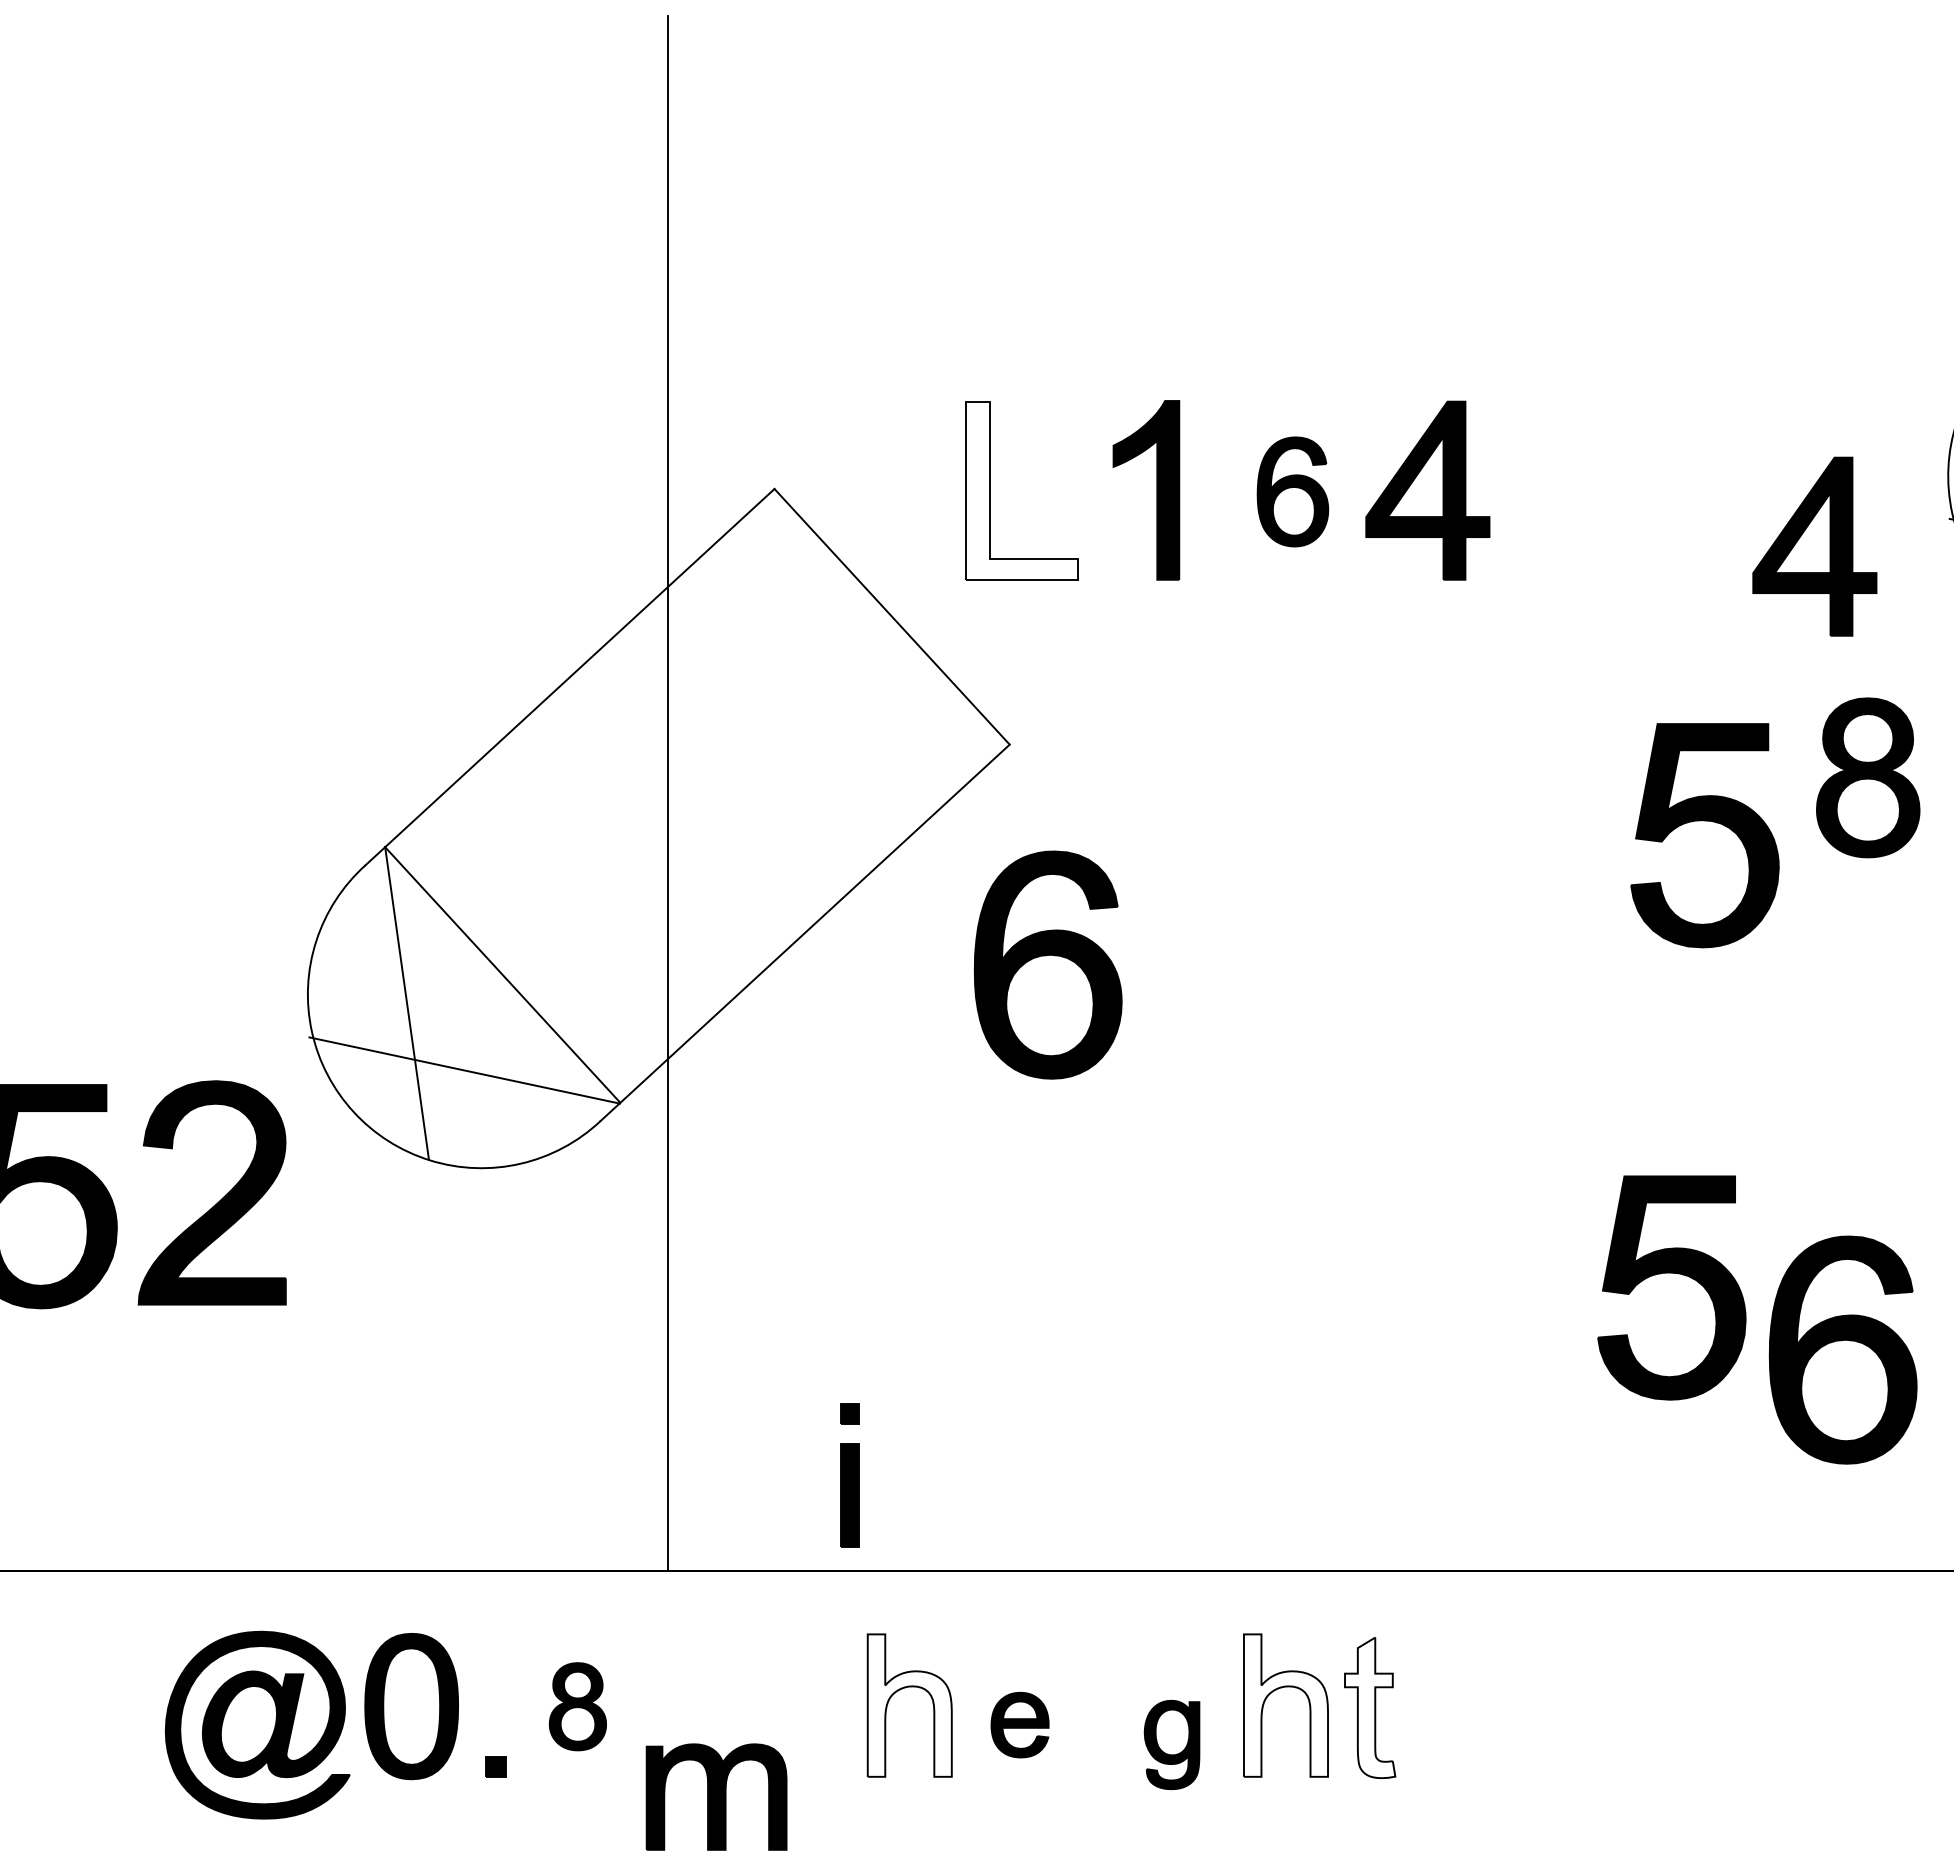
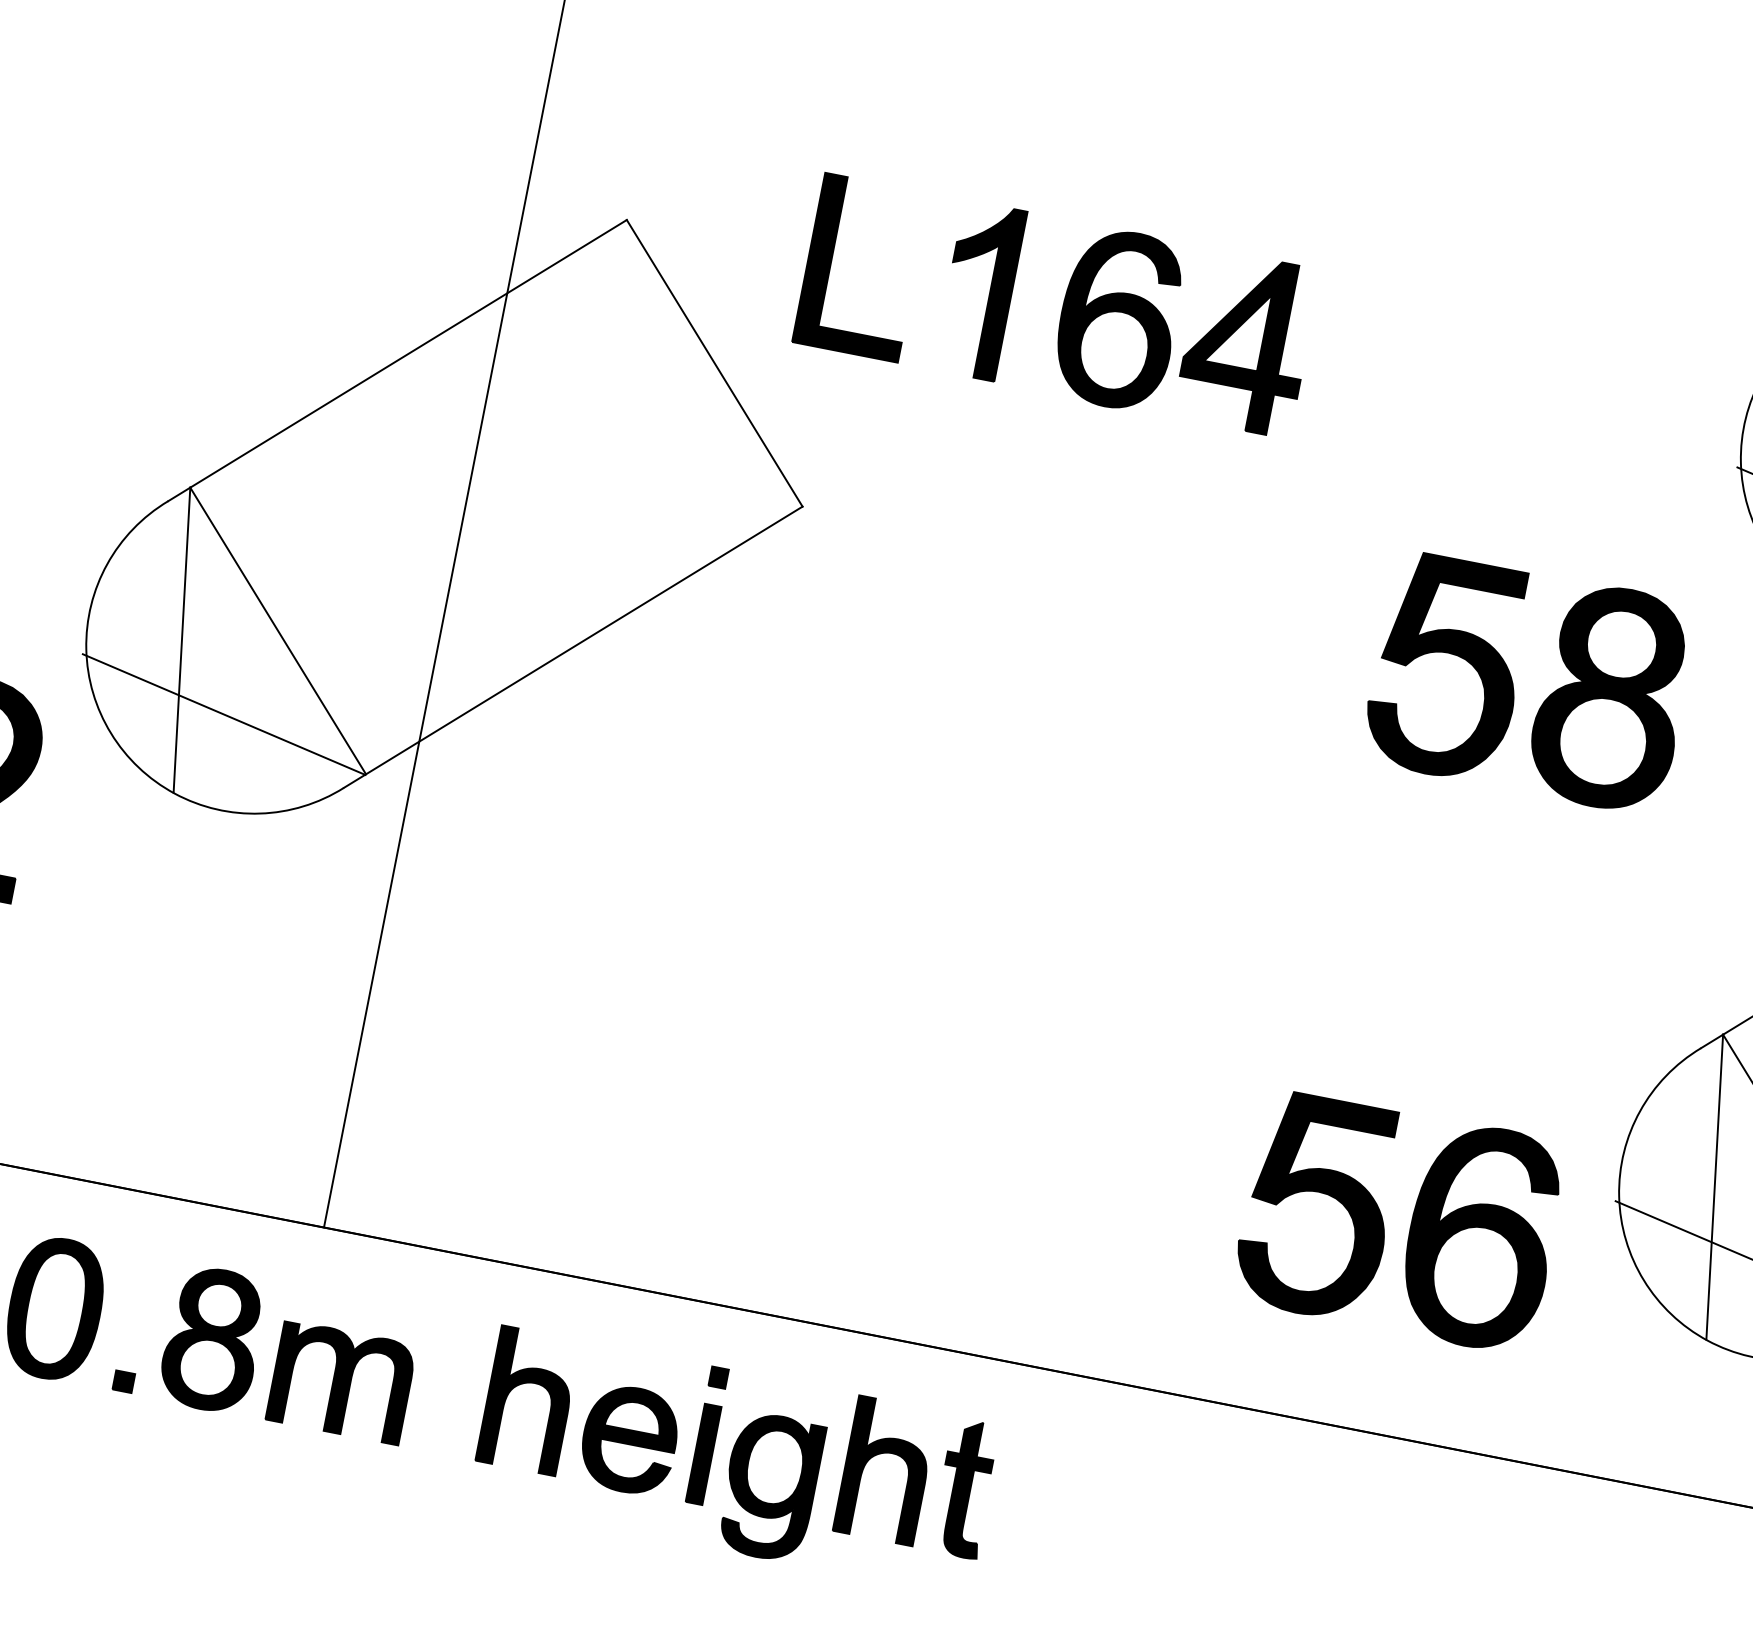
fill: (1021, 490) -> (861, 267), added
part: (1292, 491) -> (1118, 318), size x1.67
part: (1814, 546) -> (1603, 468), removed
part: (1868, 777) -> (1612, 697), size x1.43
part: (1704, 821) -> (1450, 654), moved
part: (1047, 964) -> (797, 722), removed
part: (1671, 1273) -> (1320, 1193), moved
part: (849, 1475) -> (706, 1435), moved
fill: (909, 1705) -> (528, 1400), added
fill: (1285, 1705) -> (885, 1470), added
part: (577, 1706) -> (212, 1339), size x1.67
fill: (1370, 1707) -> (965, 1488), added
part: (1019, 1724) -> (629, 1439), size x1.67
part: (1171, 1744) -> (769, 1486), size x1.67
part: (716, 1796) -> (341, 1381), moved

